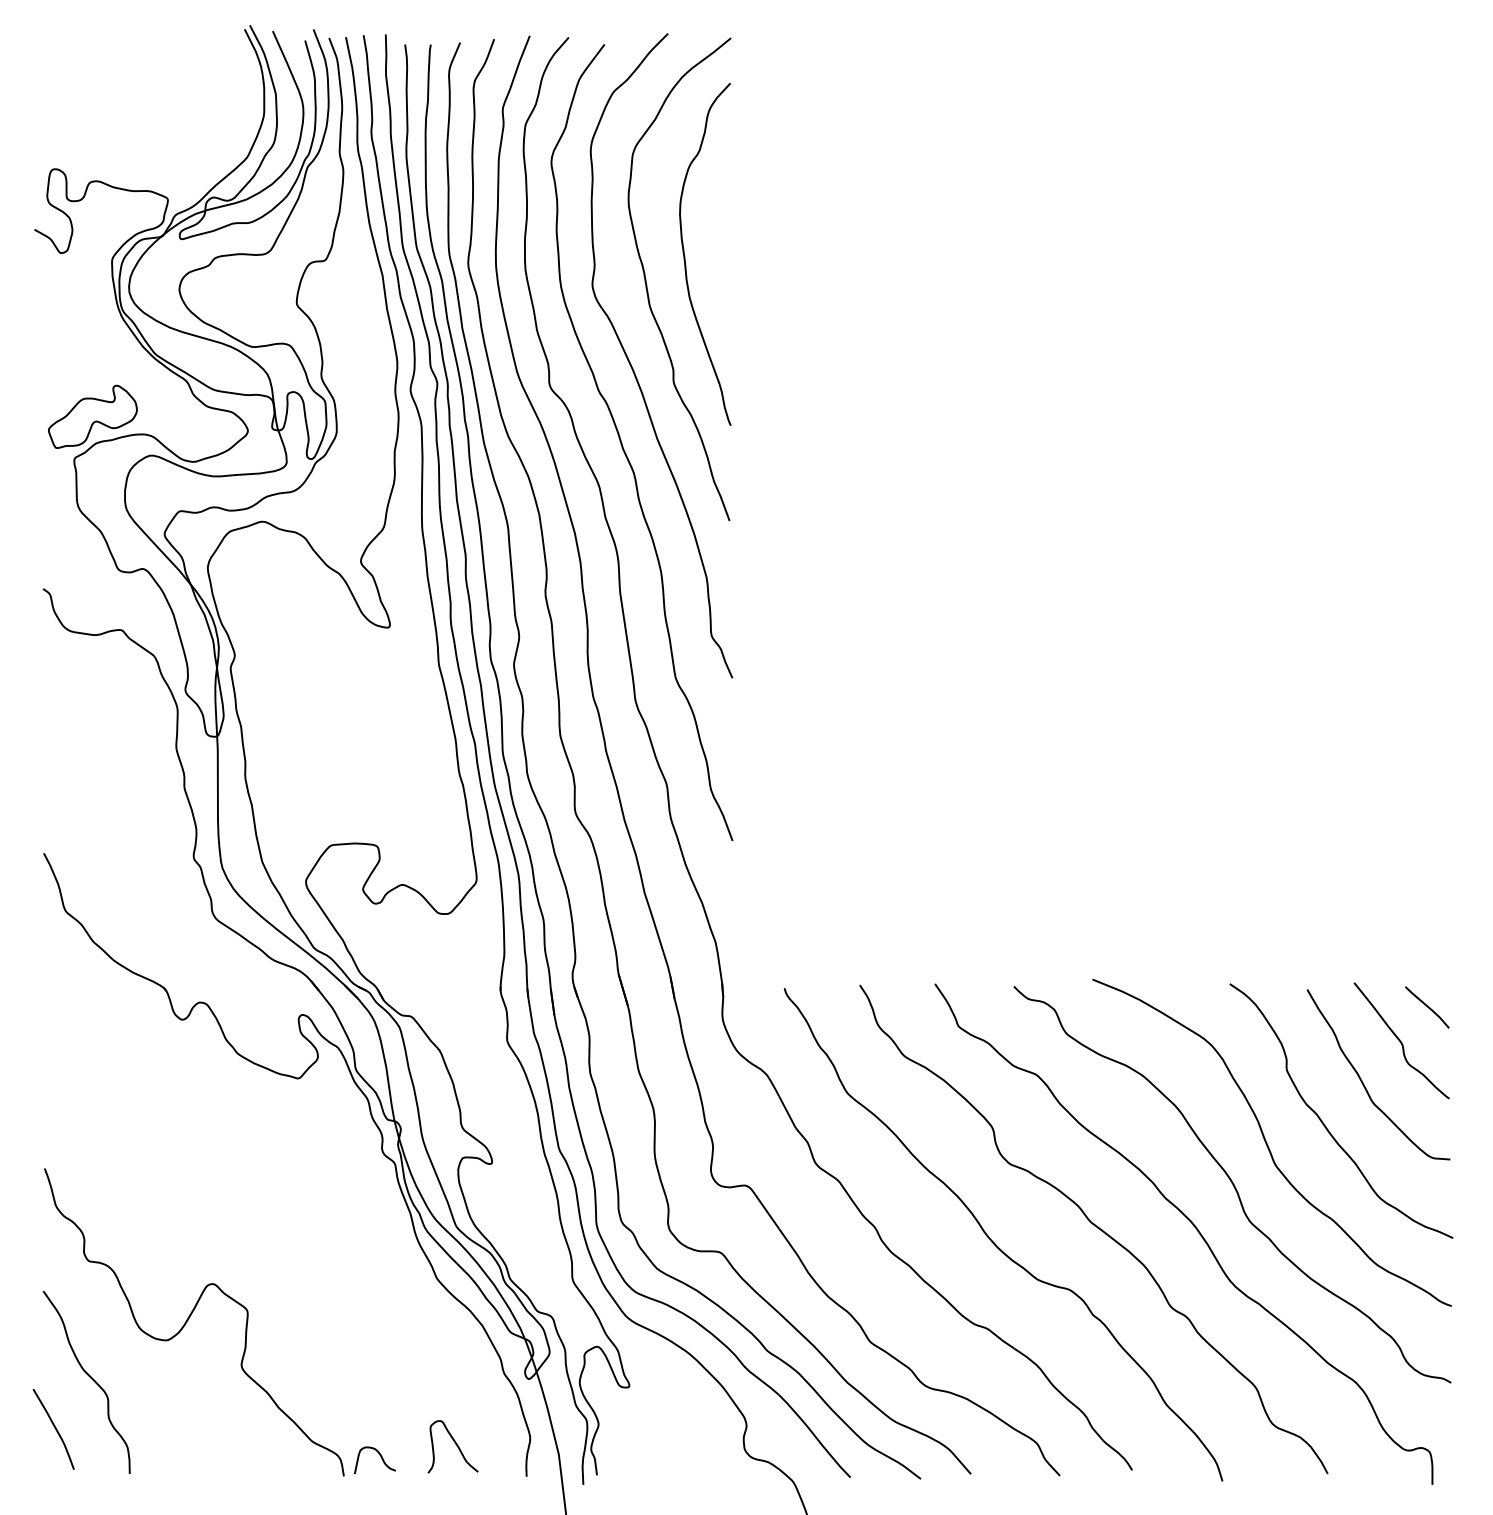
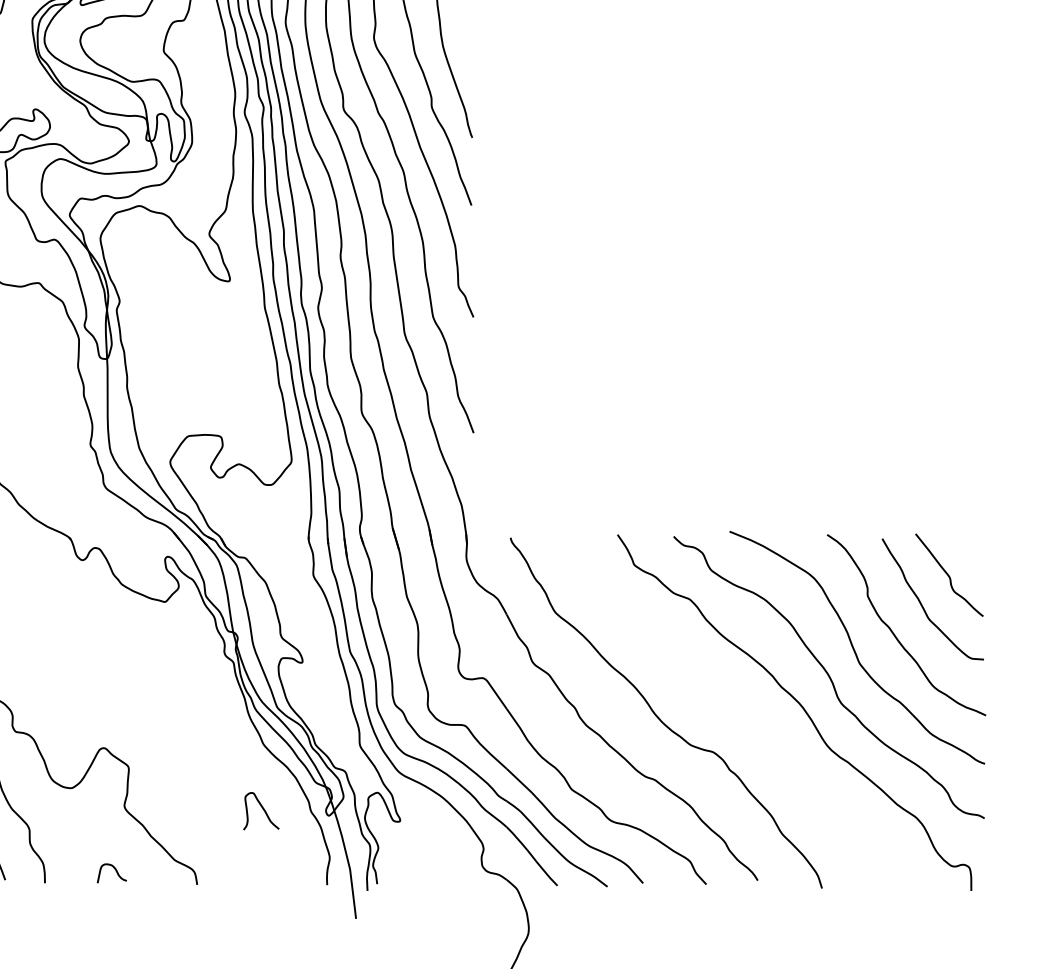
line: (1427, 1007) -> (967, 551), removed
curve: (1094, 1226) -> (731, 707), removed
curve: (455, 1444) -> (263, 809), moved
curve: (380, 1457) -> (115, 871), moved

